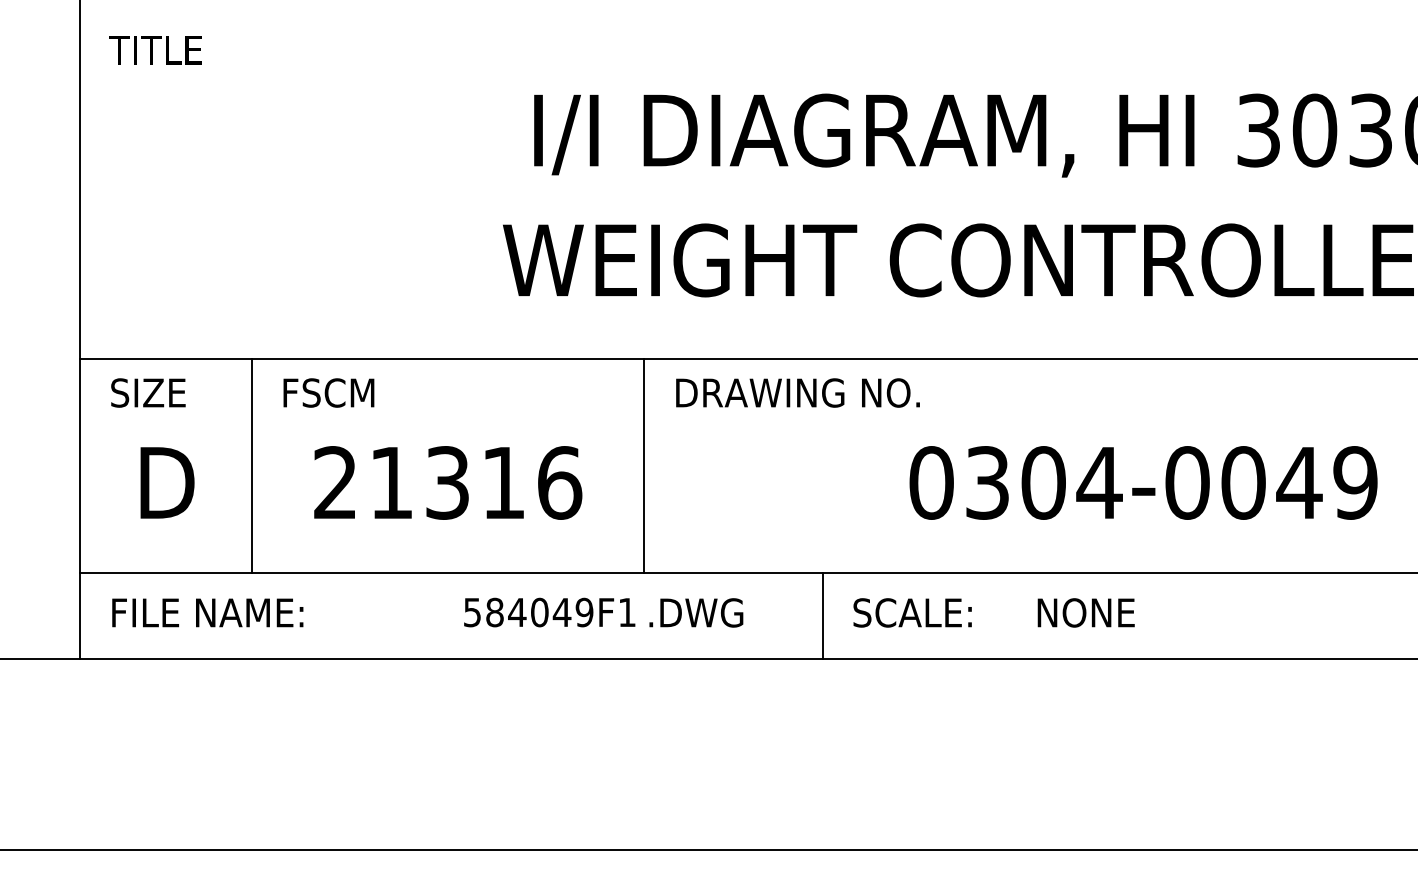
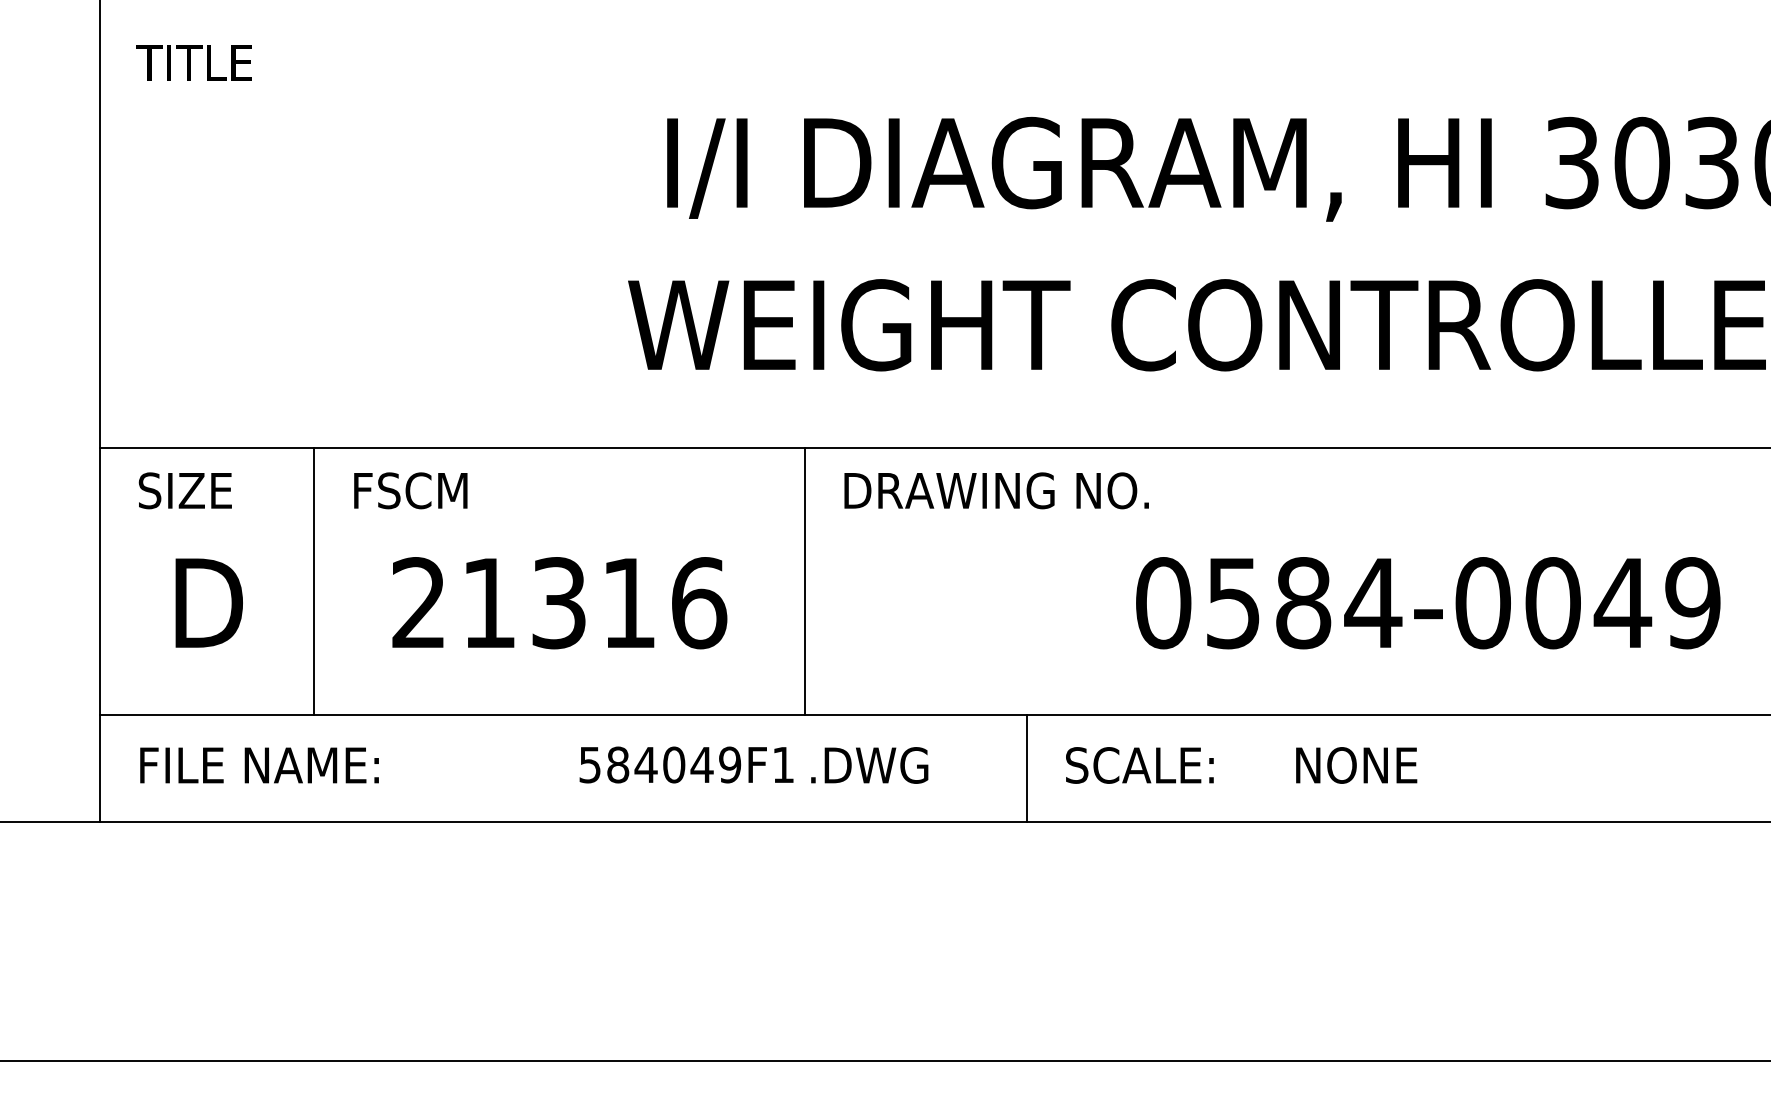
text: (1016, 483) -> (1269, 603), 0304-0049 -> 0584-0049

